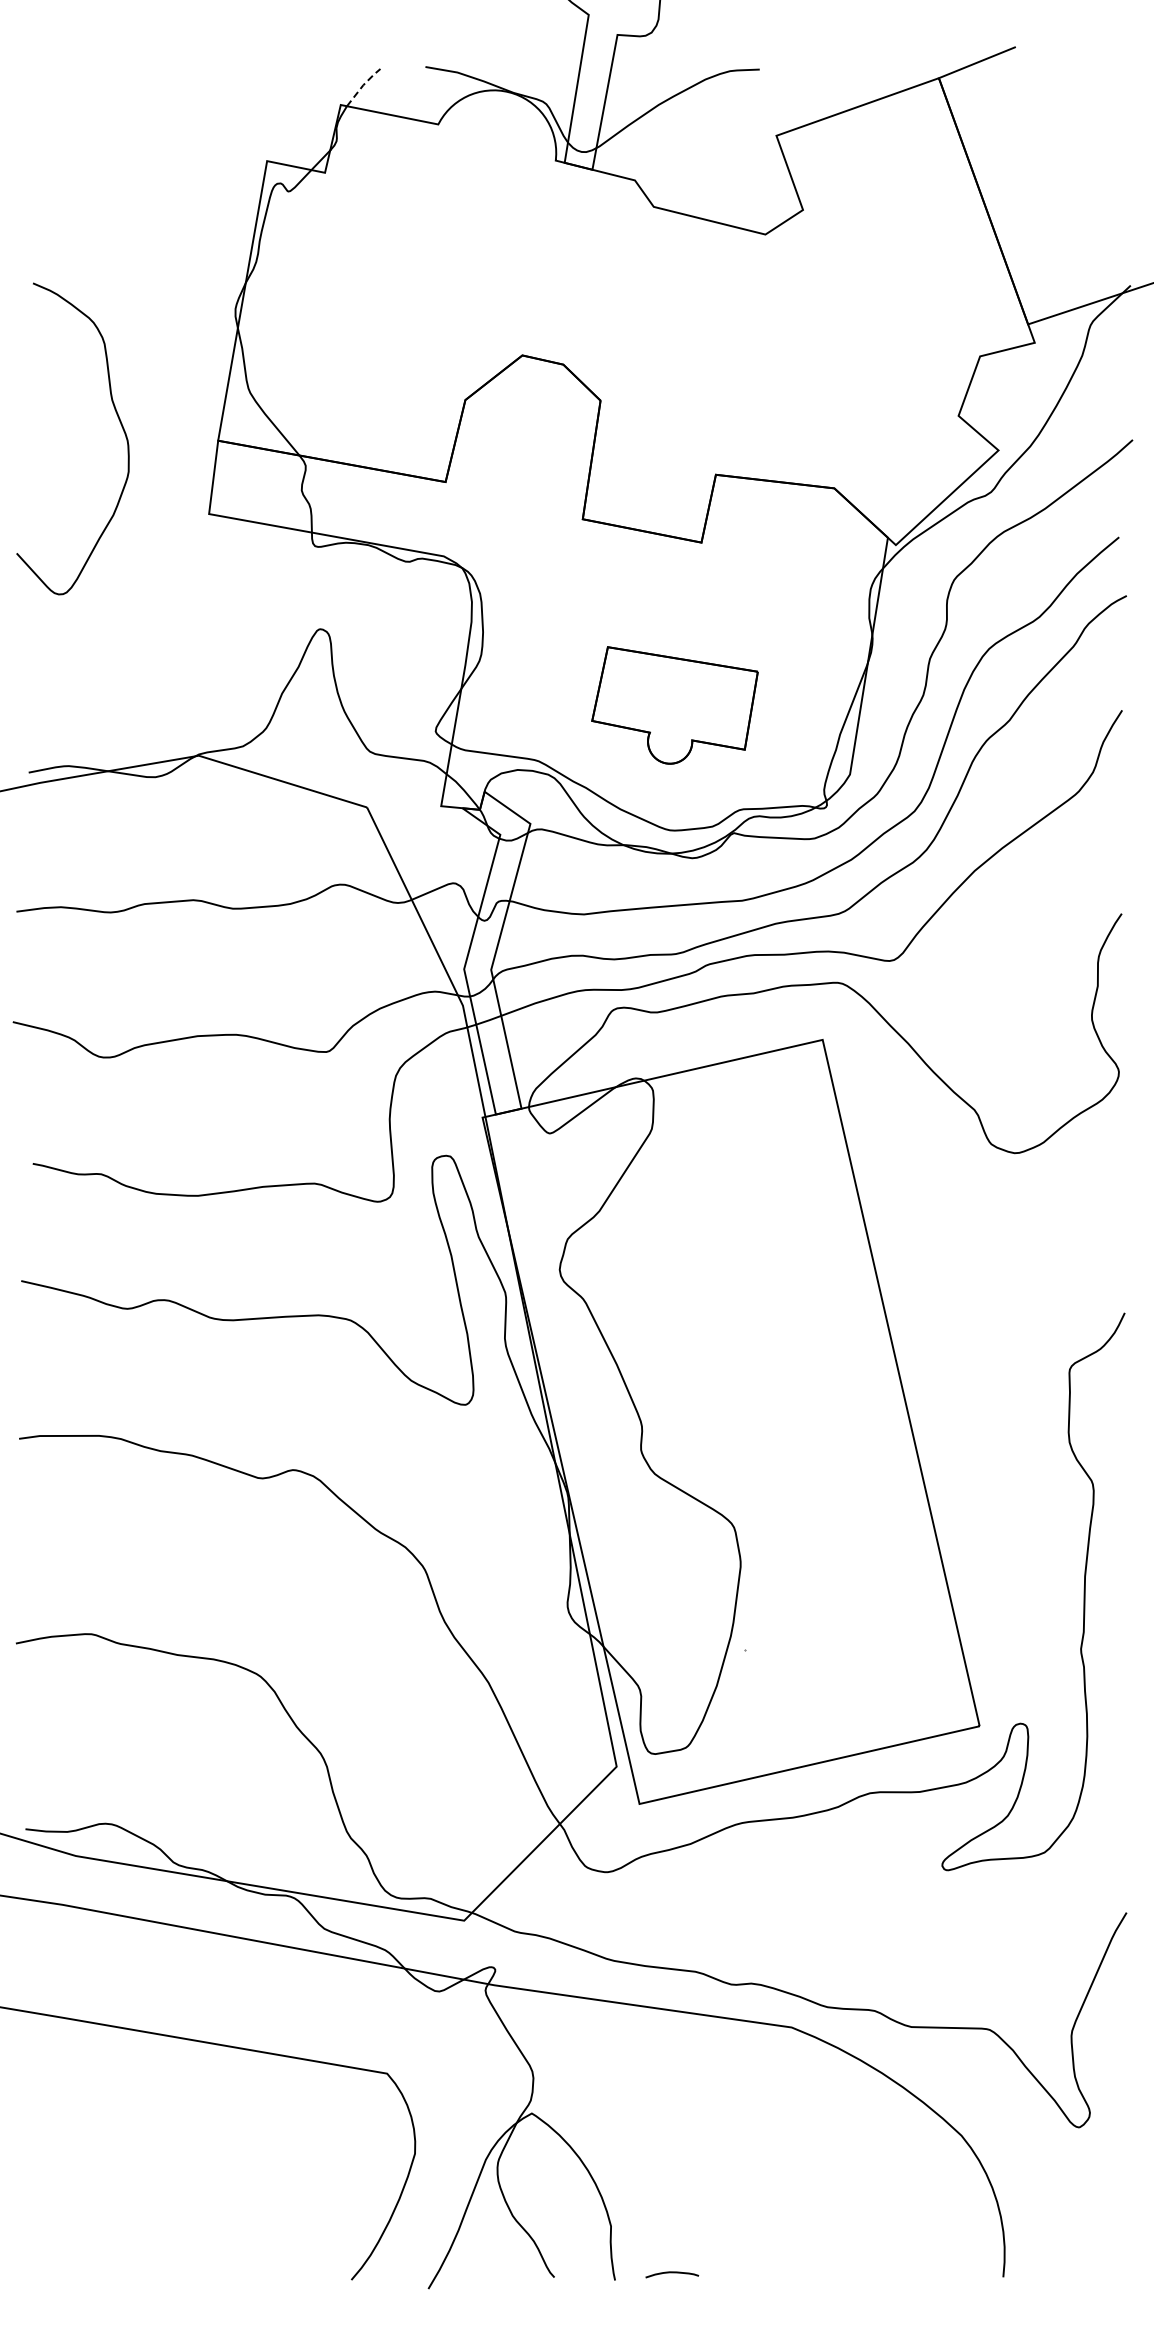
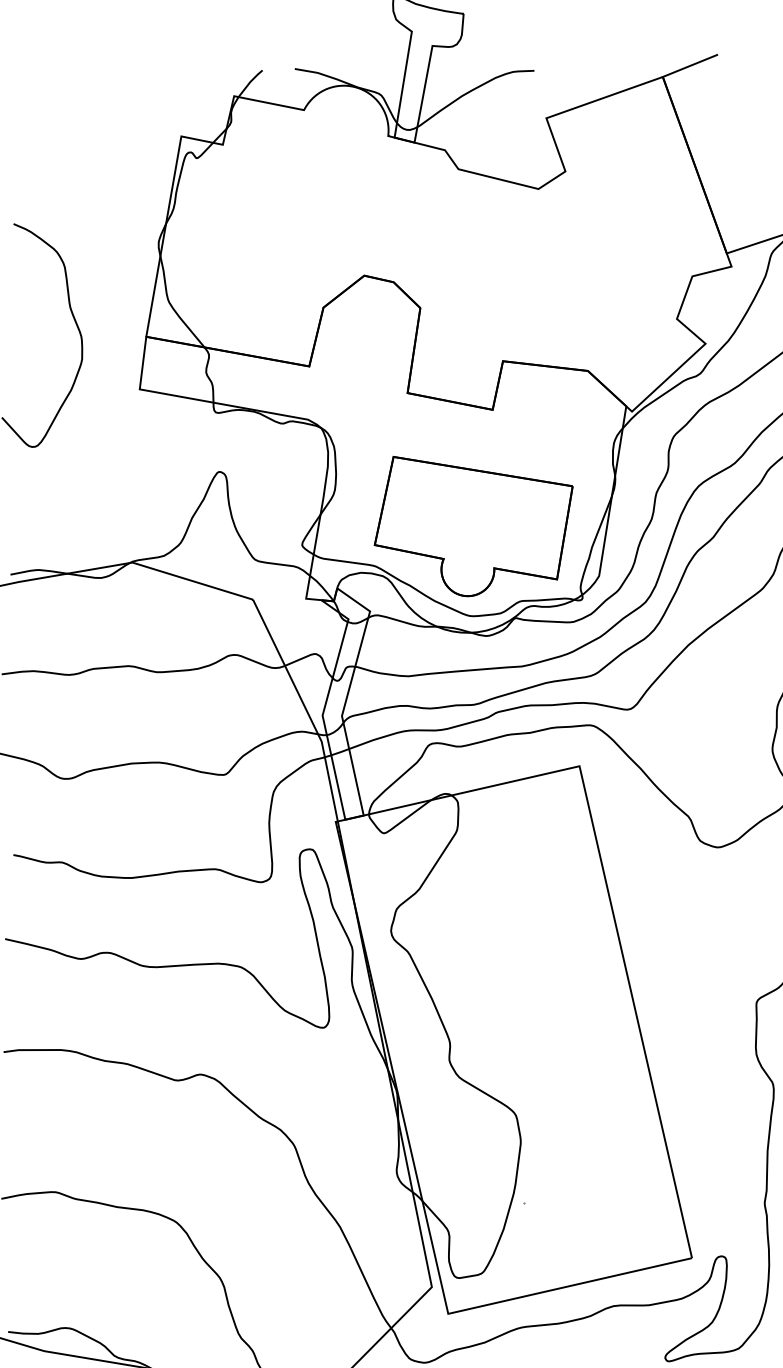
line: (363, 85) -> (250, 82), dashed -> solid
part: (674, 705) -> (473, 526), size x1.67

